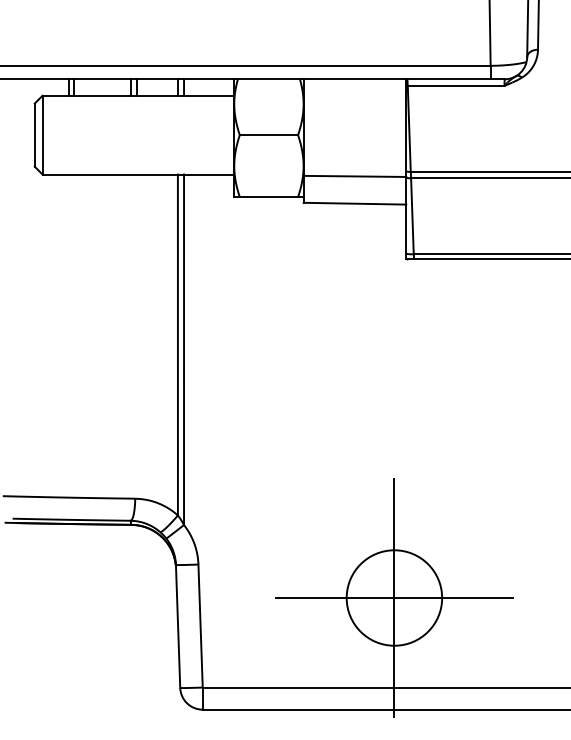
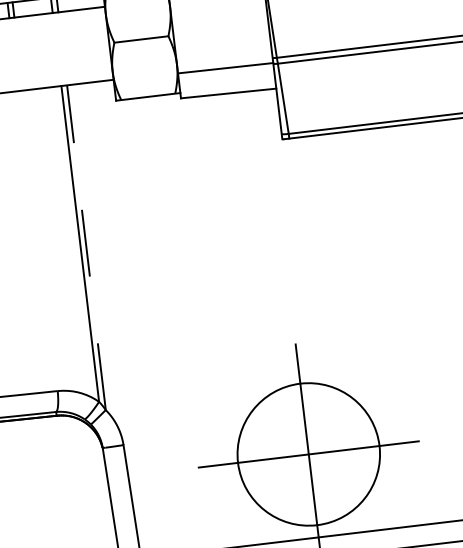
line: (184, 349) -> (86, 247), solid -> dashed
circle: (394, 597) -> (308, 453), size x1.6

